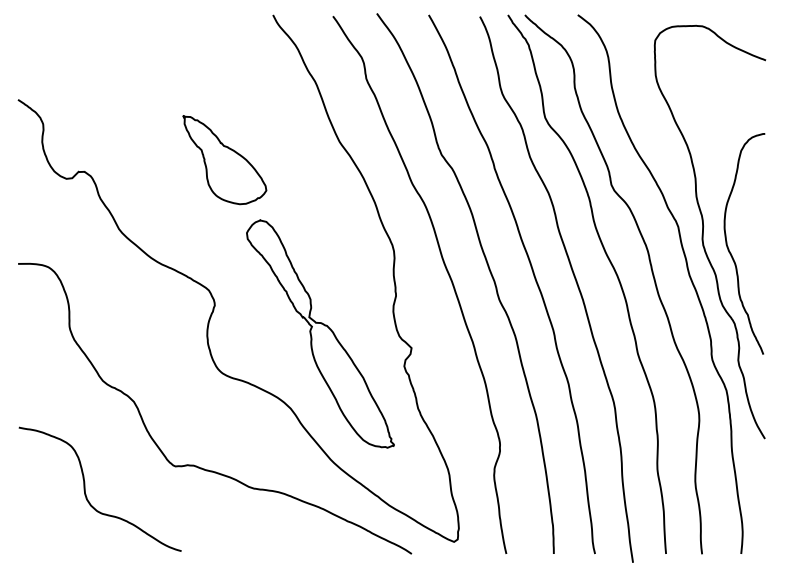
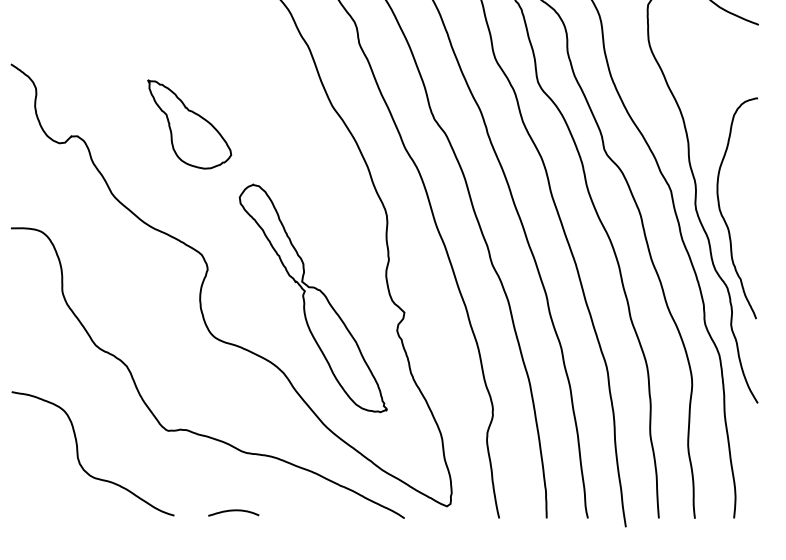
part: (224, 160) -> (189, 124), moved
curve: (240, 546) -> (233, 510), added

